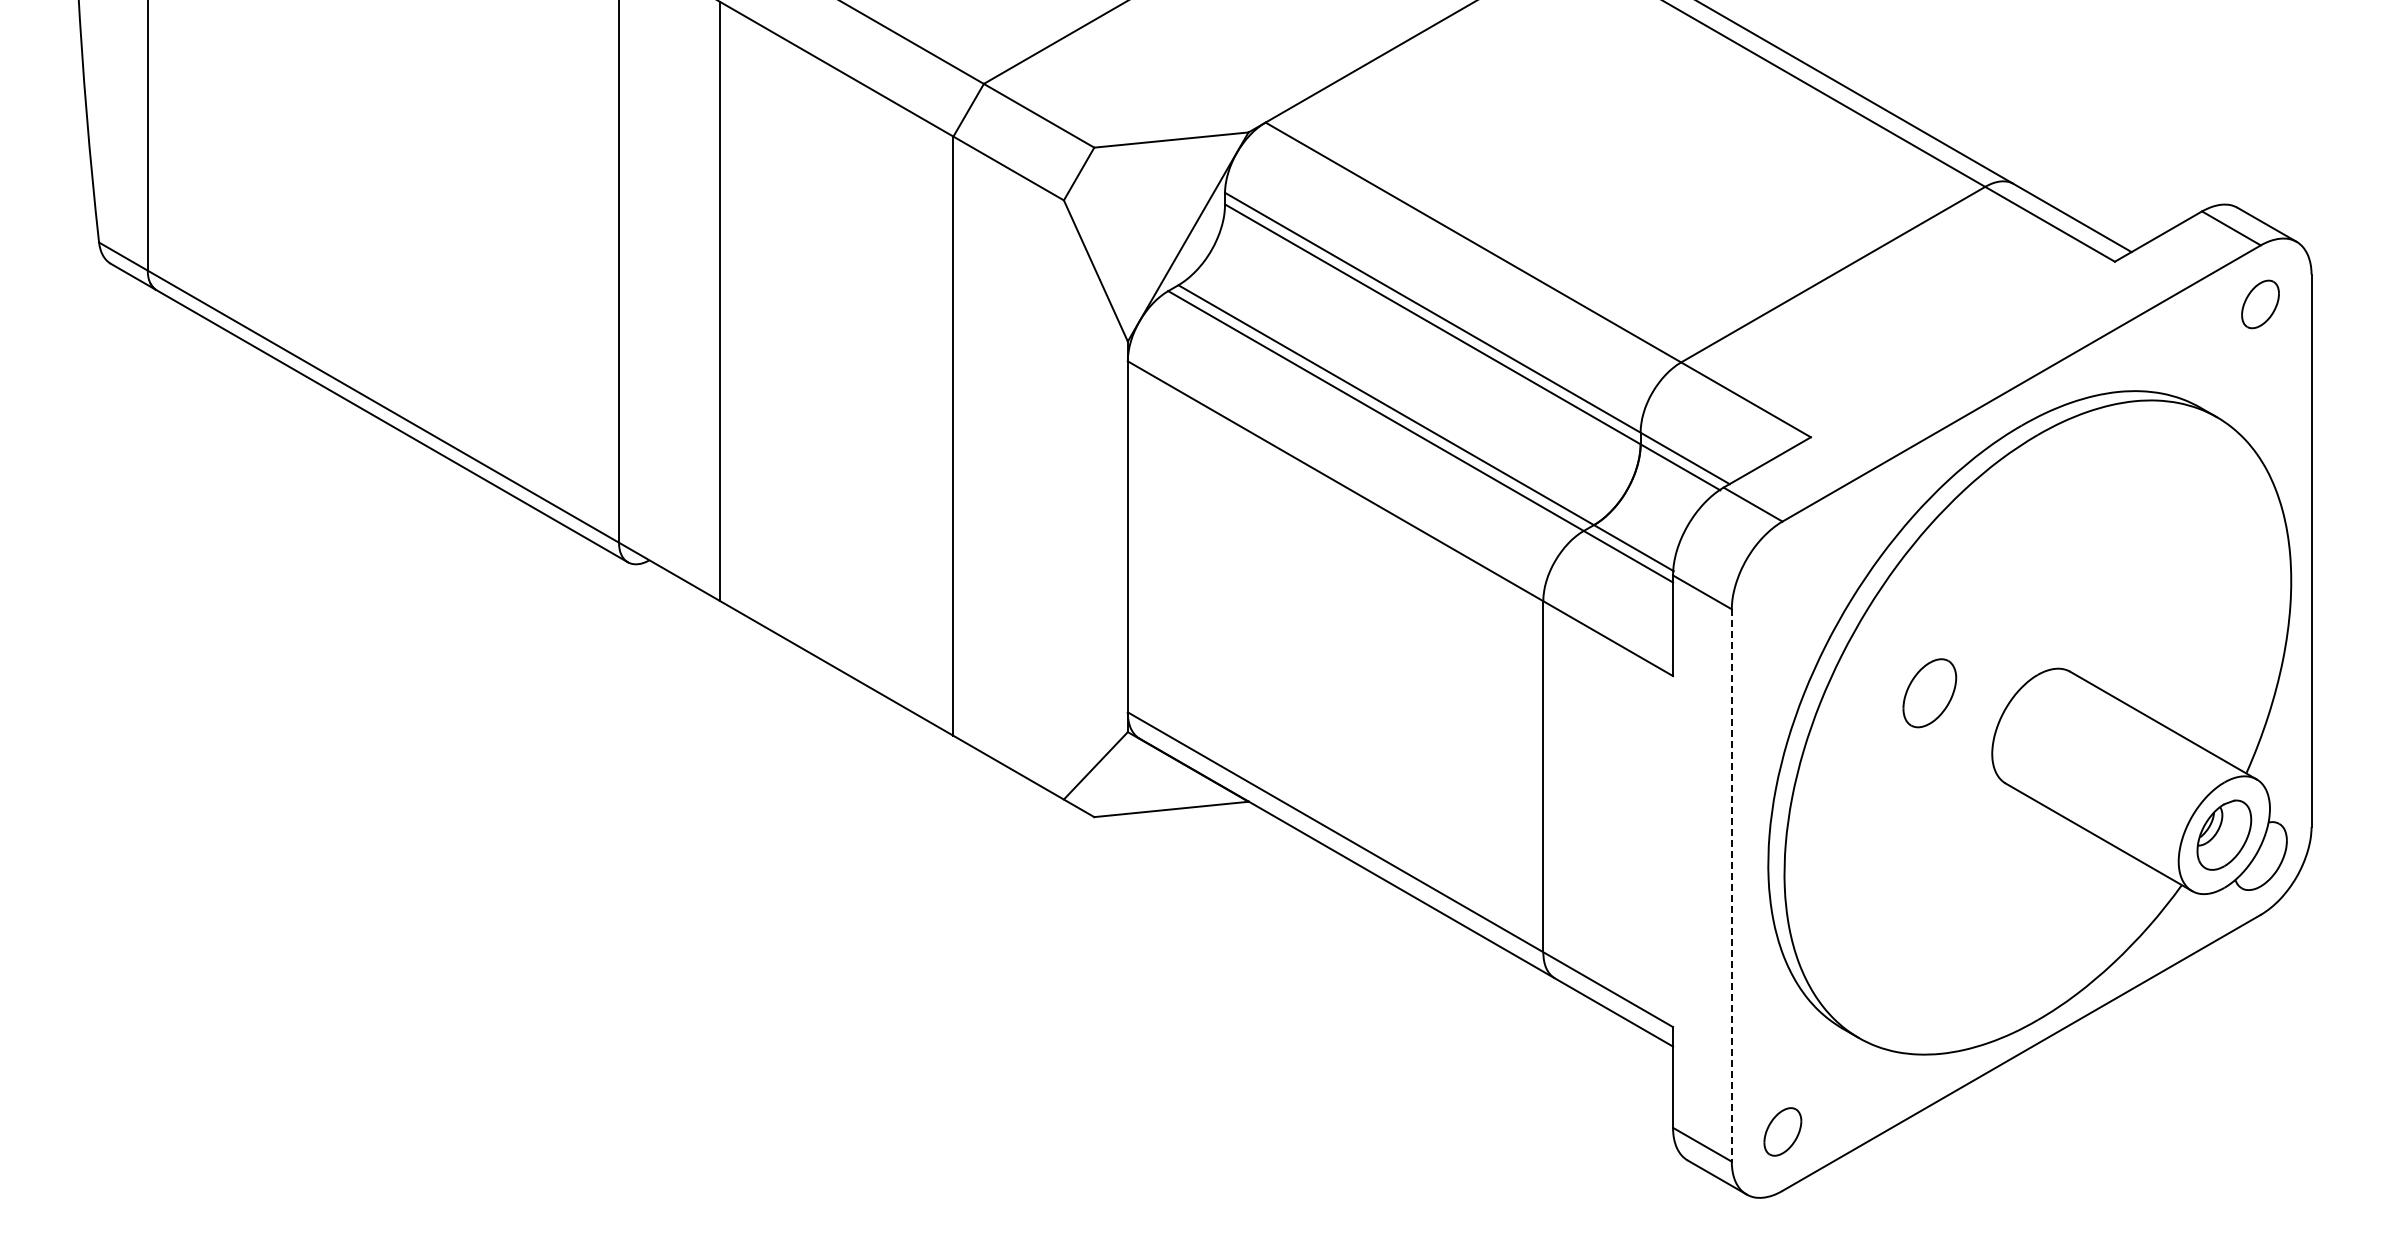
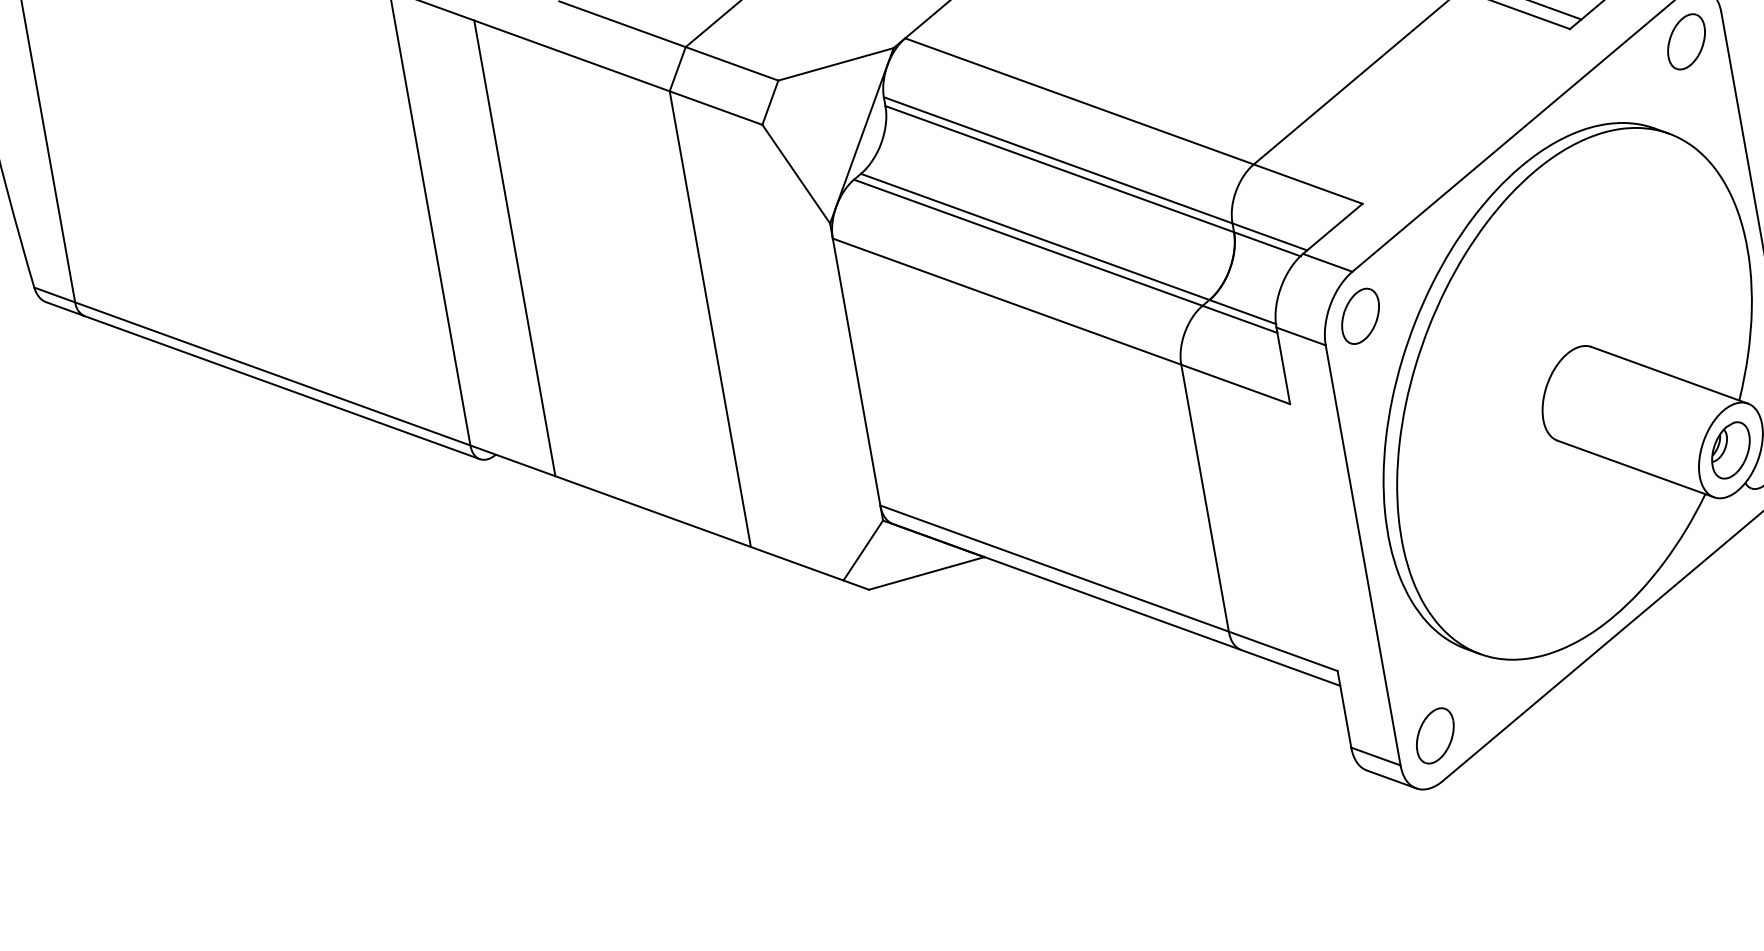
part: (2260, 304) -> (1686, 41), size x1.43
part: (1929, 693) -> (1360, 316), moved
line: (1731, 885) -> (1362, 555), dashed -> solid
part: (1782, 1131) -> (1435, 735), size x1.43

